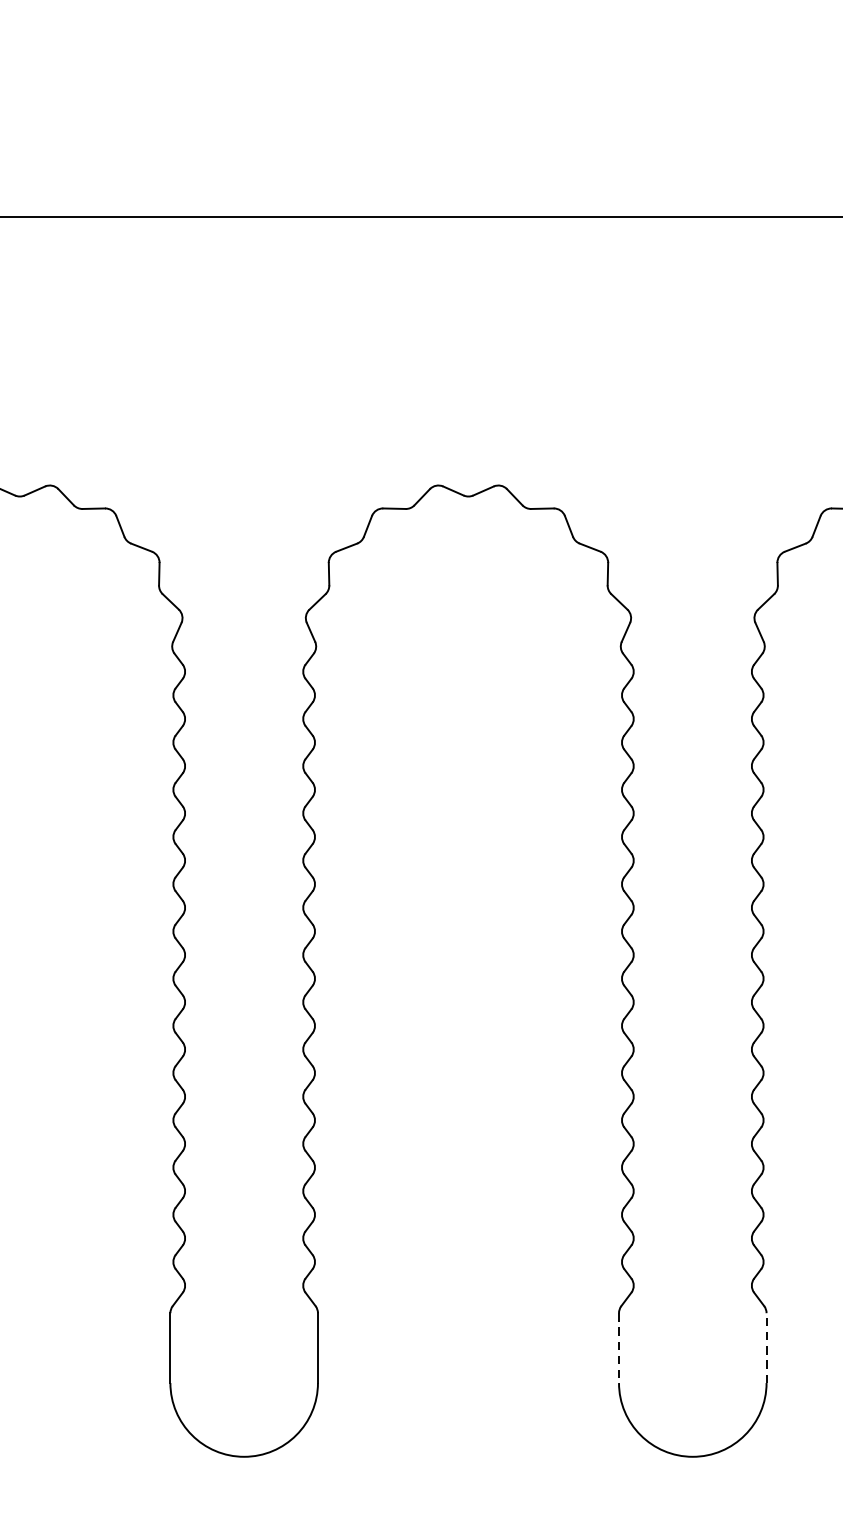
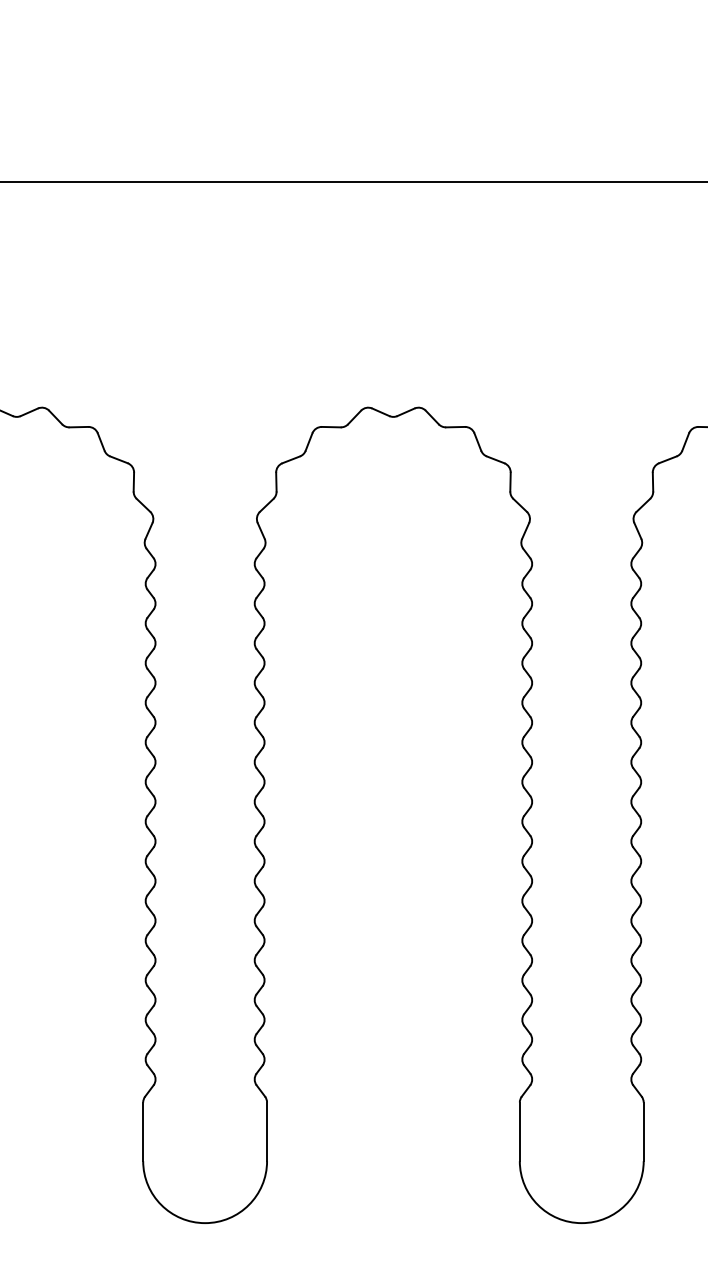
line: (766, 1347) -> (643, 1131), dashed -> solid
line: (618, 1348) -> (519, 1132), dashed -> solid

